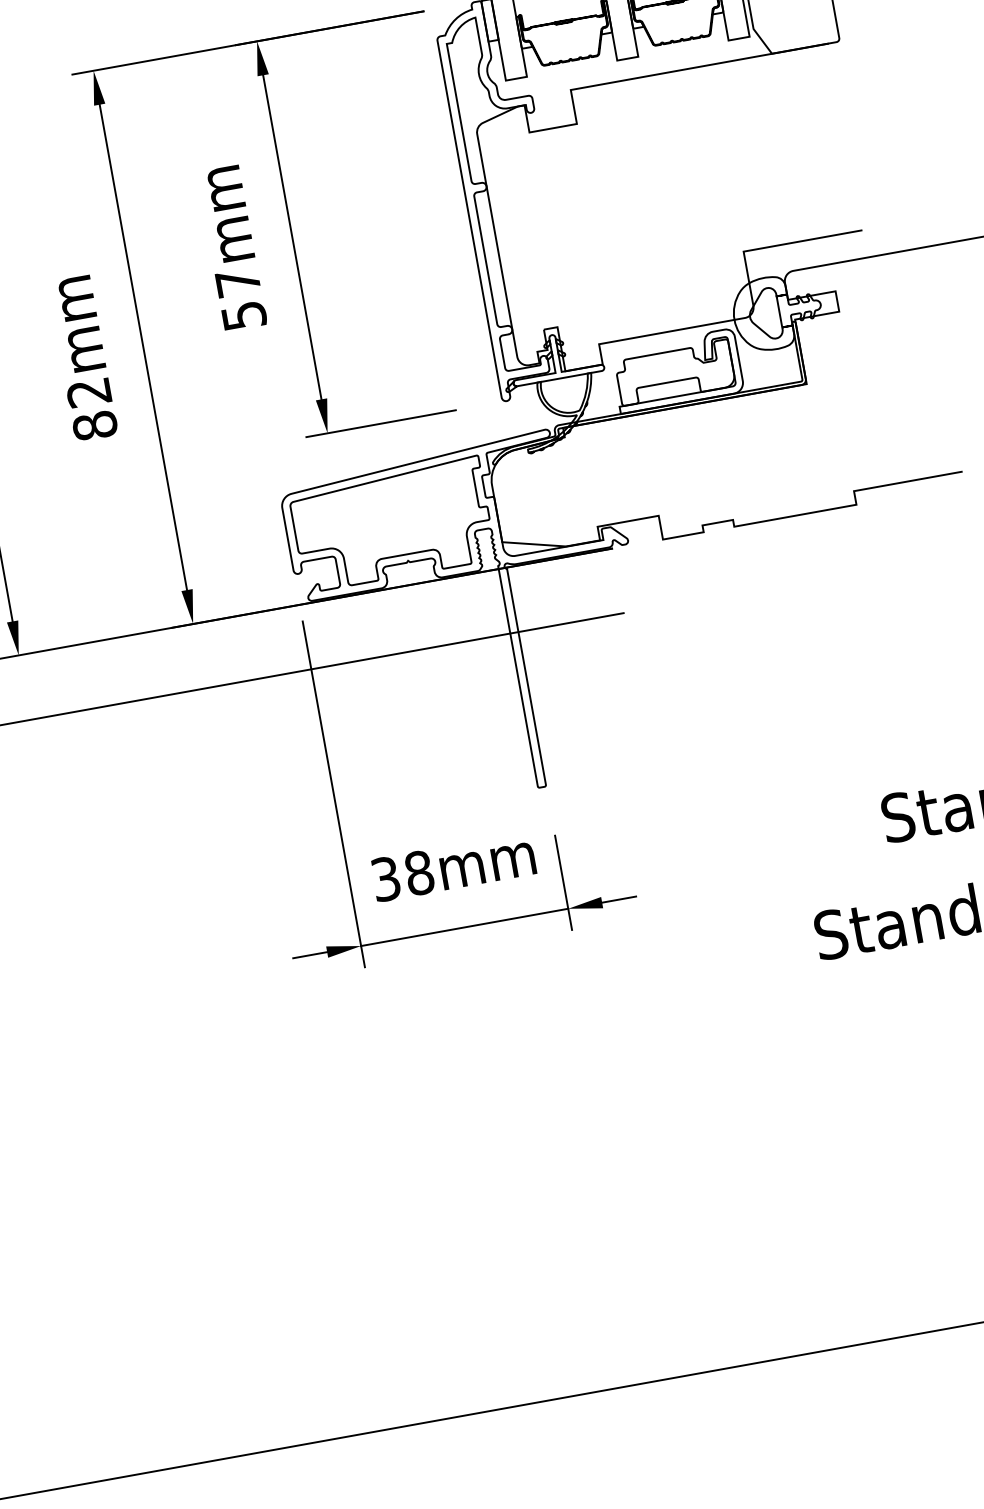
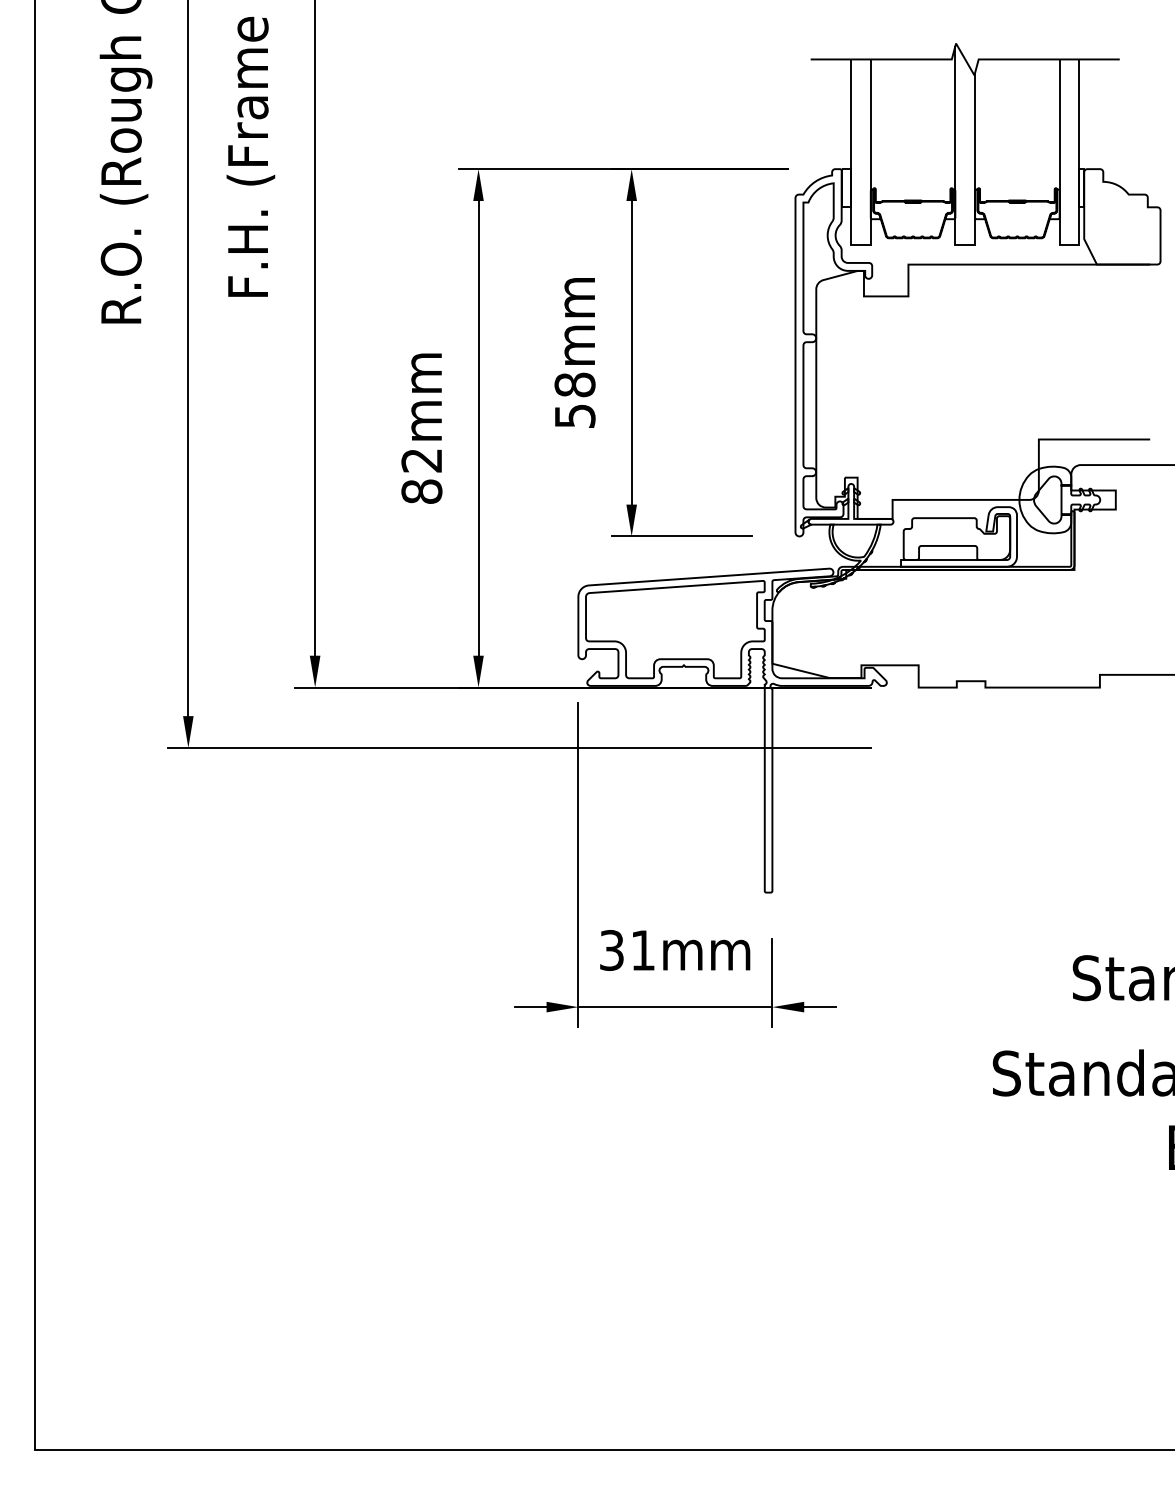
text: (237, 282) -> (574, 384), 57mm -> 58mm
text: (419, 873) -> (643, 950), 38mm -> 31mm

